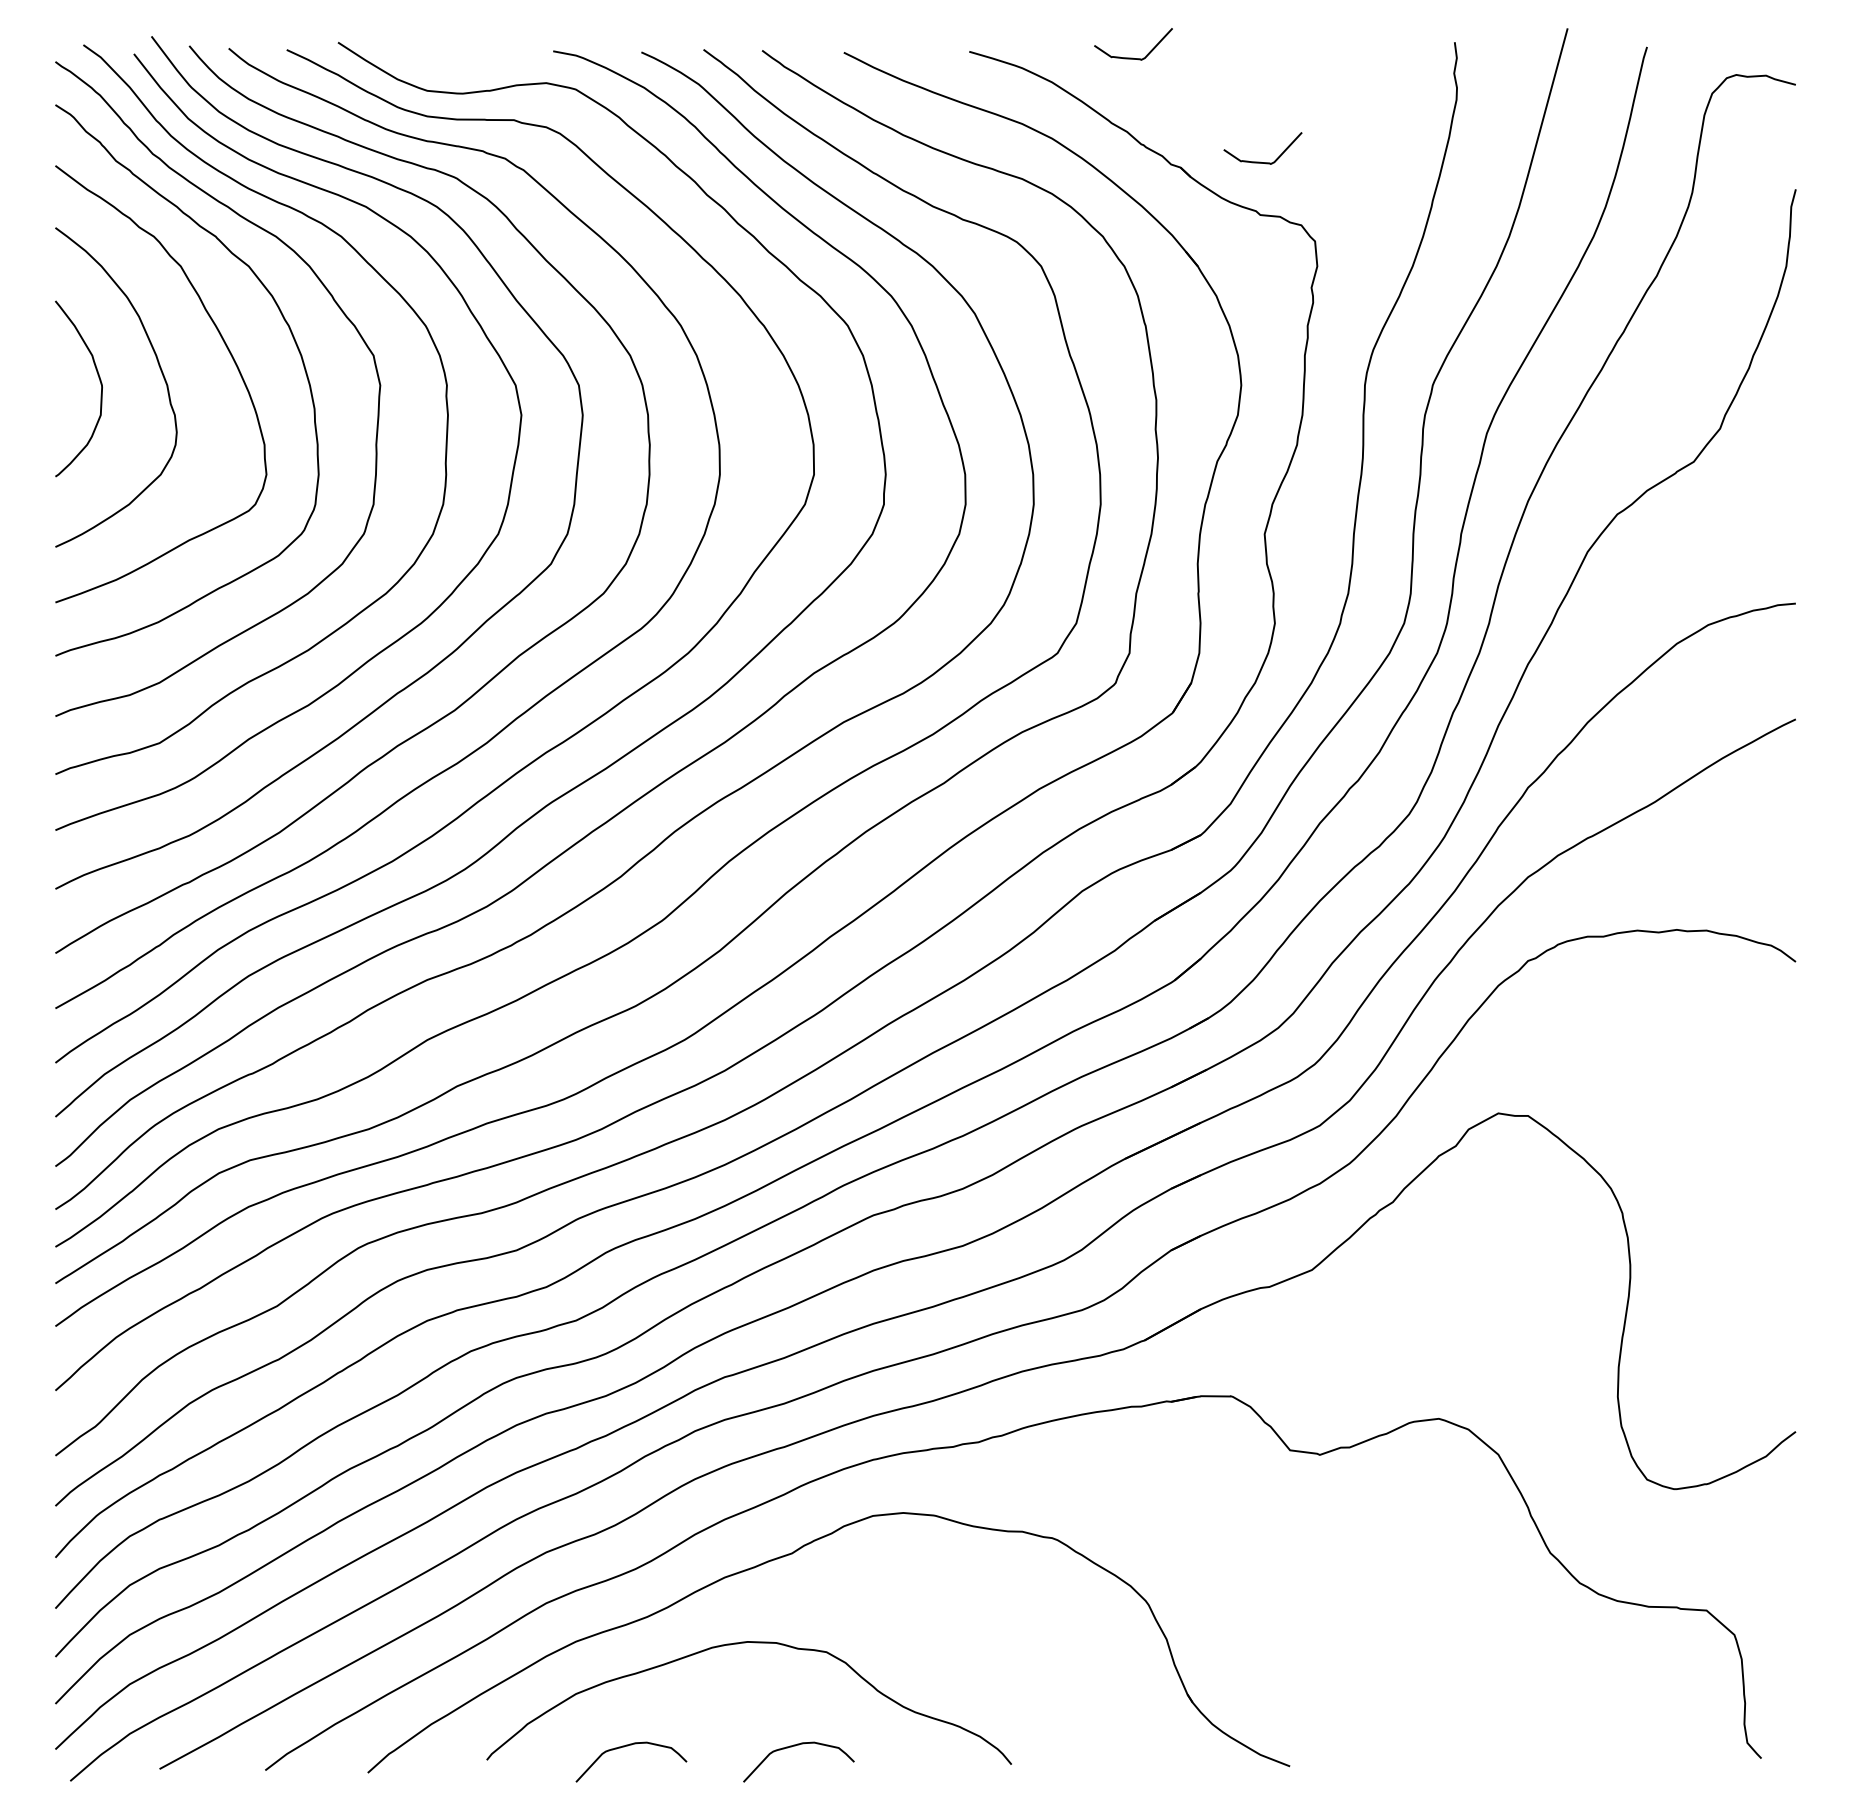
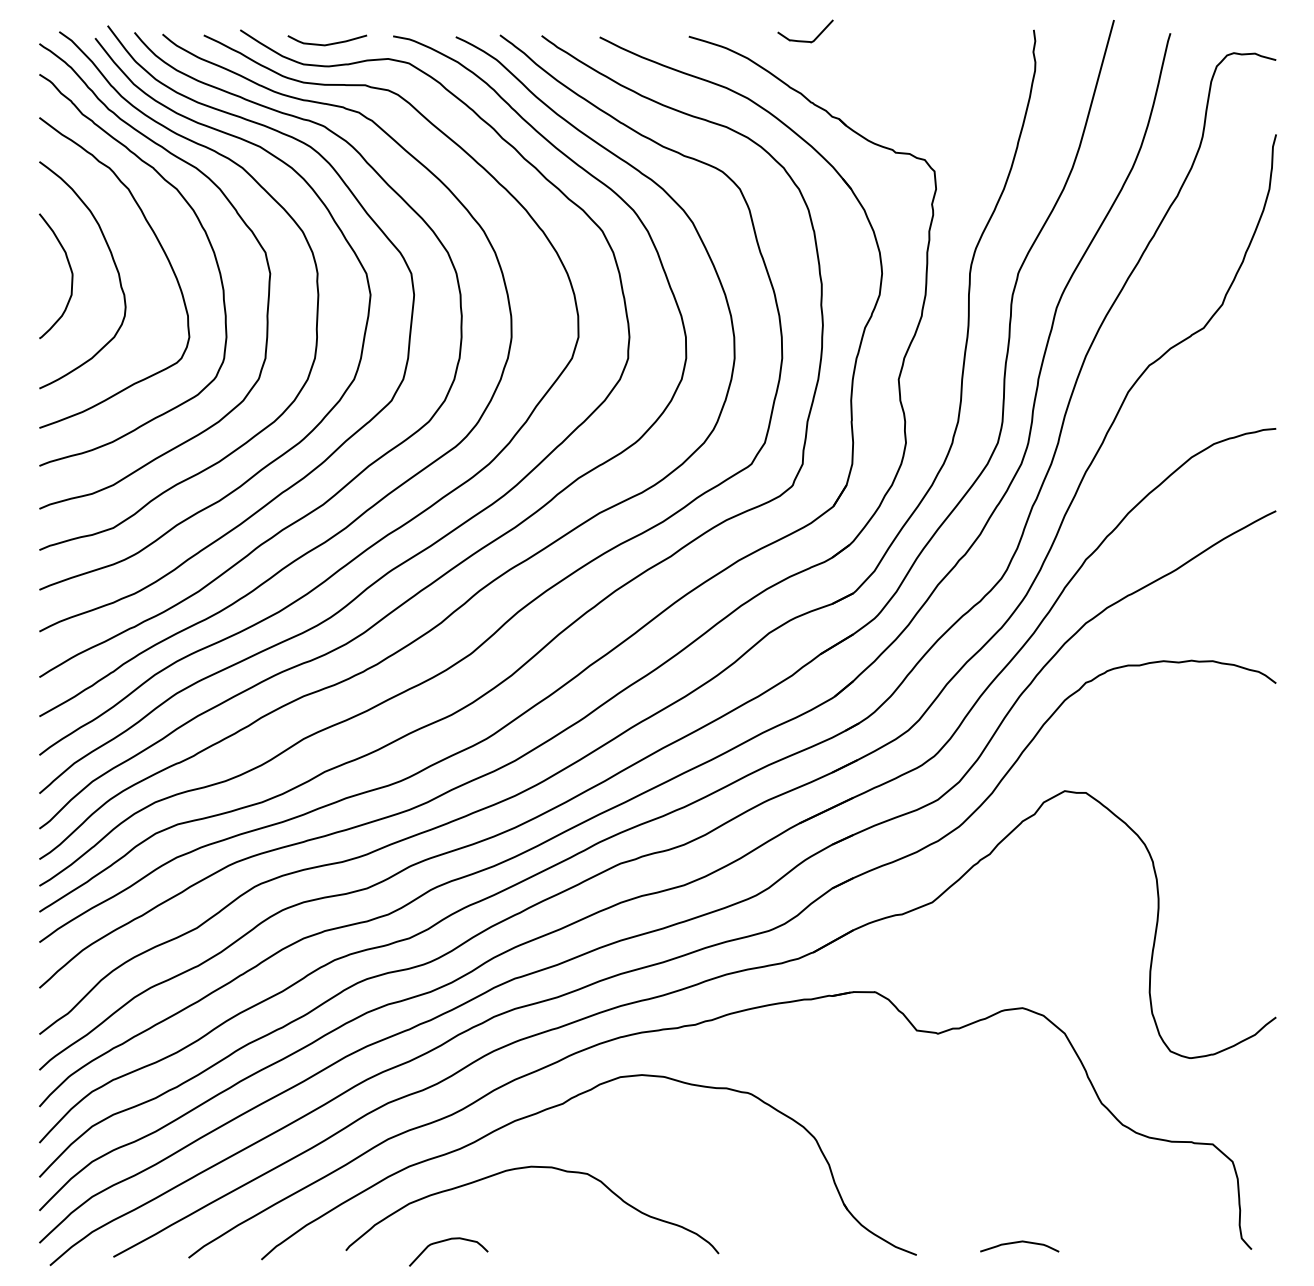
curve: (462, 61) -> (328, 43), added
curve: (1262, 161) -> (897, 114), removed
curve: (794, 1747) -> (564, 1241), removed
curve: (1431, 1750) -> (1017, 1243), added

